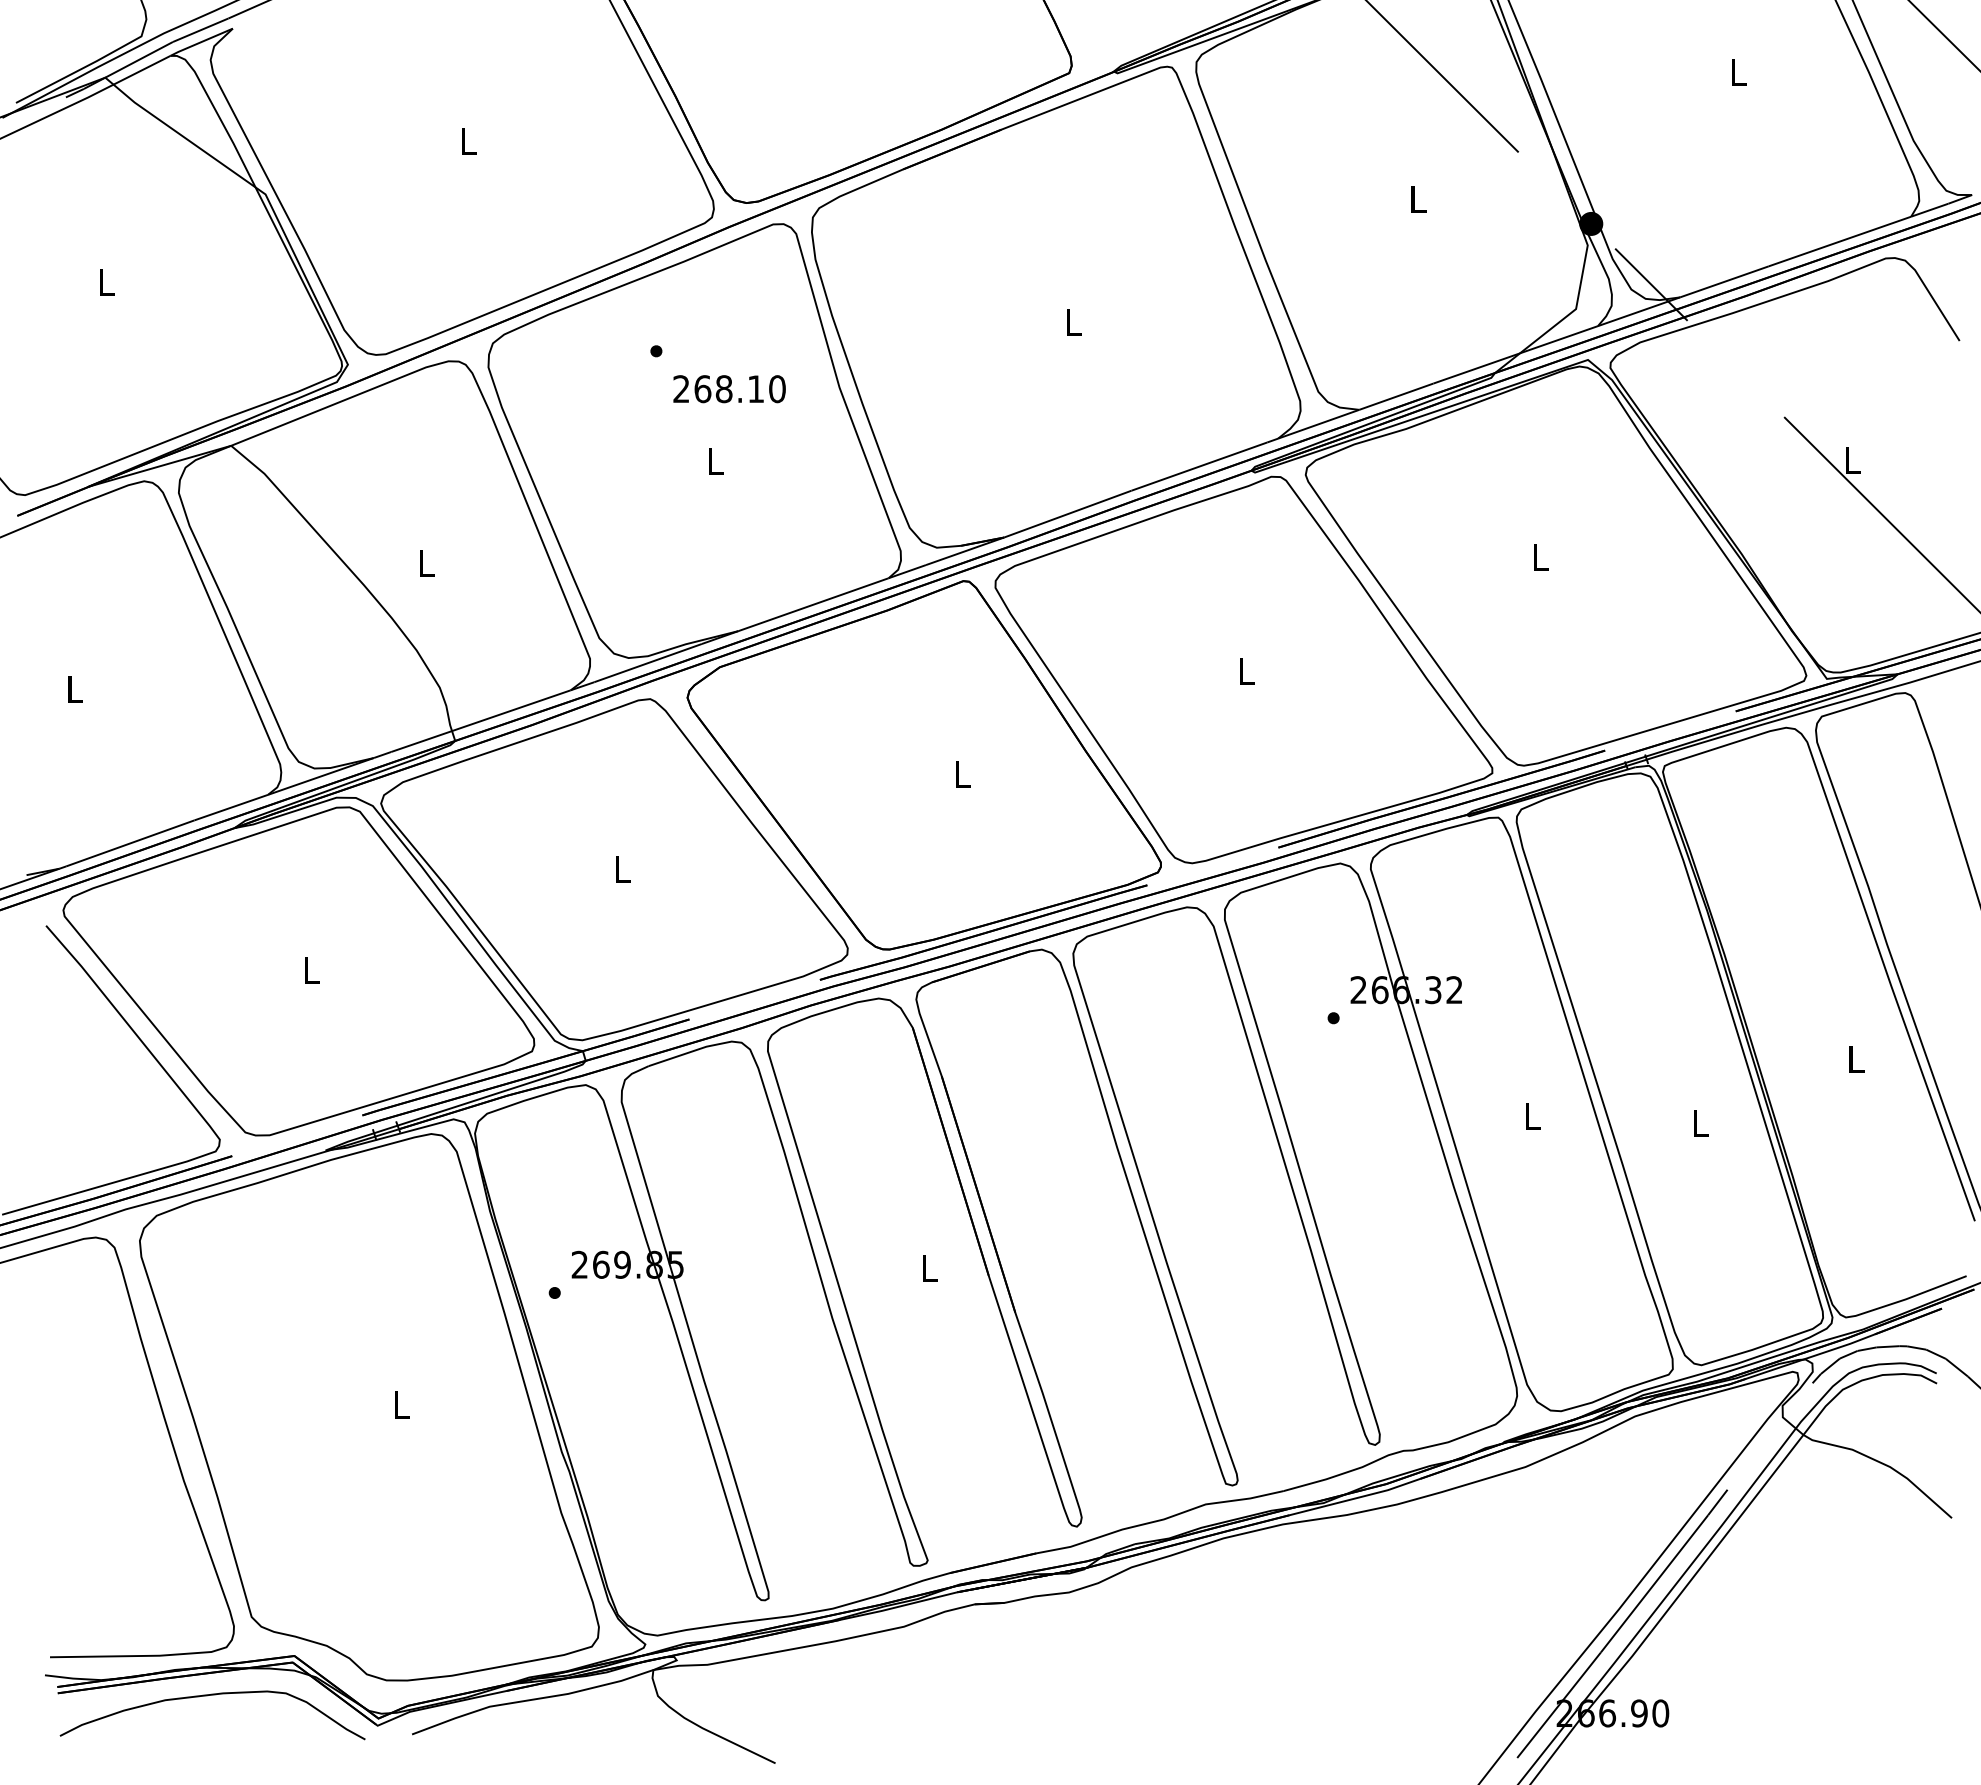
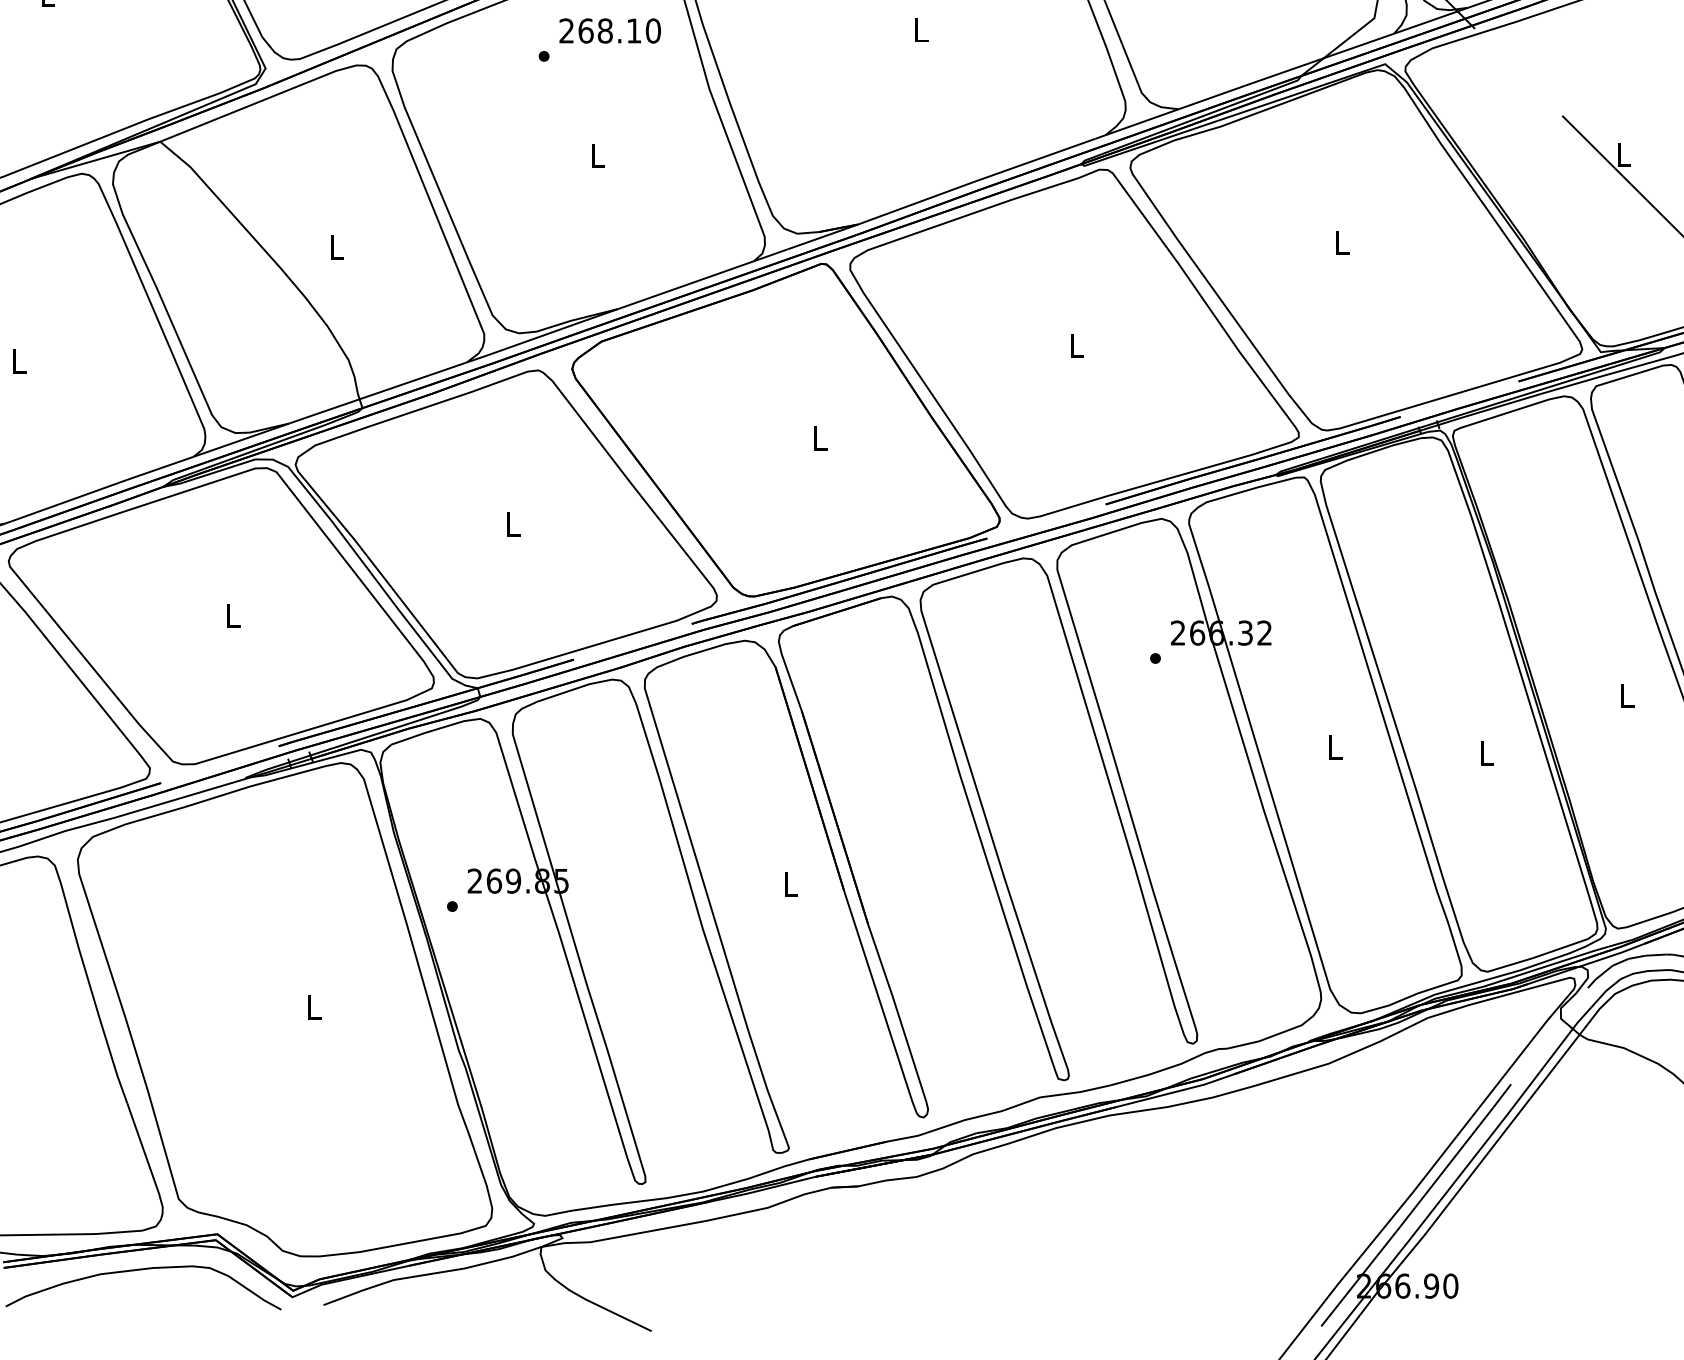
text: (729, 389) -> (610, 31), moved

